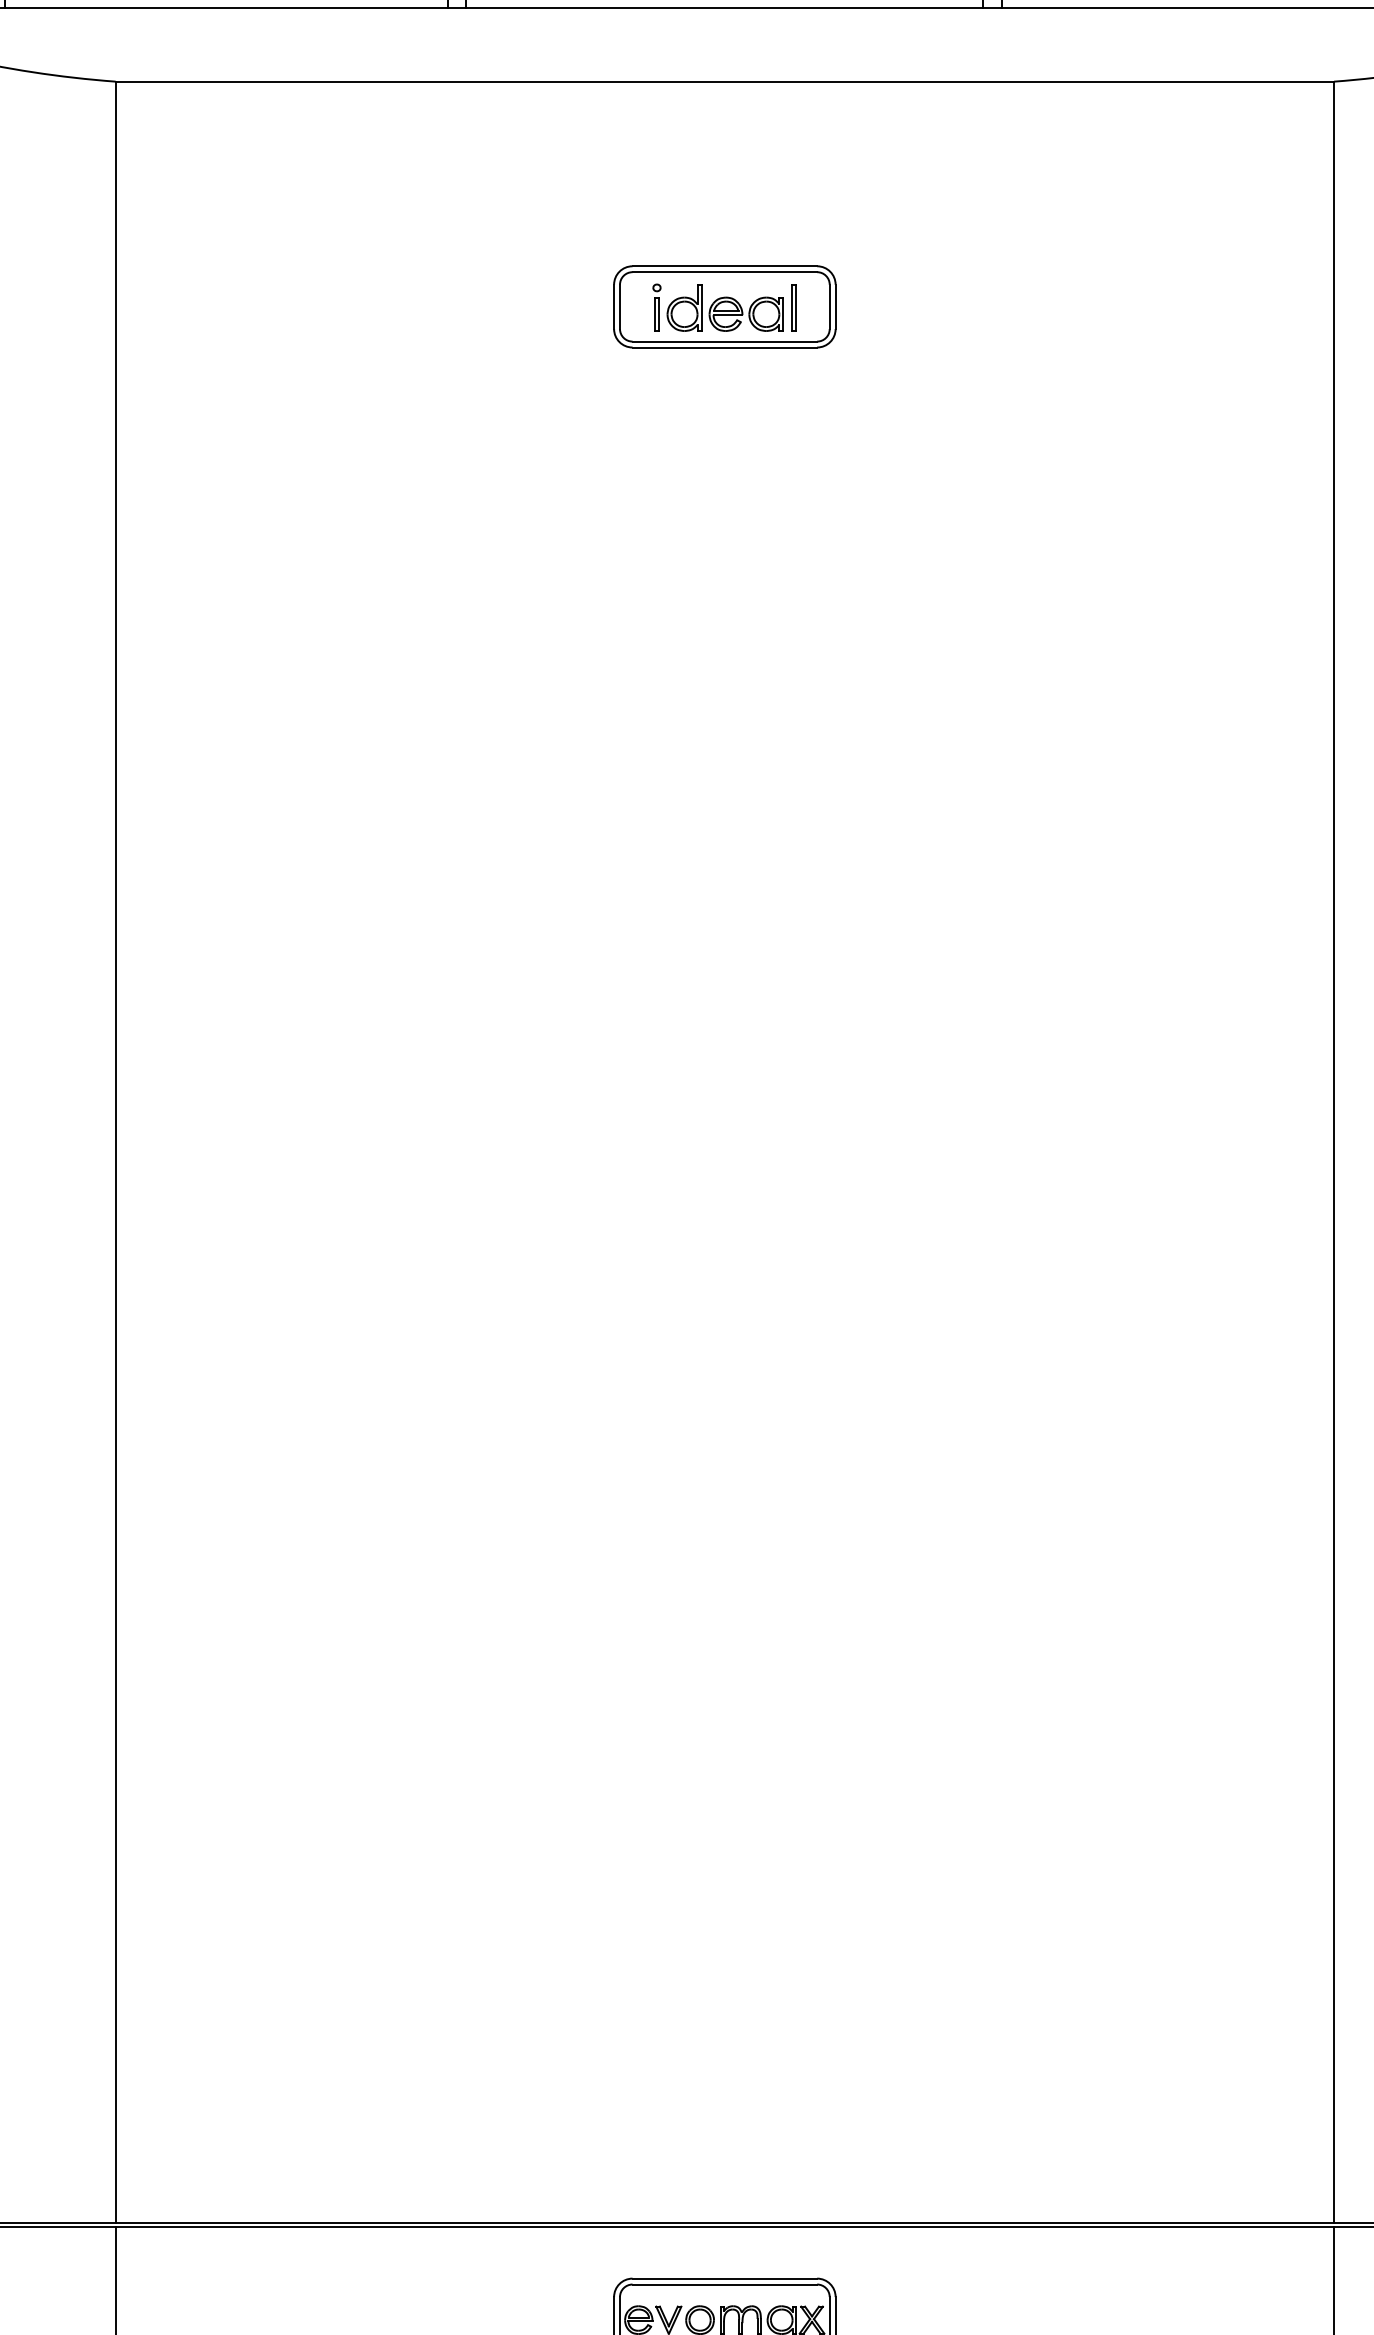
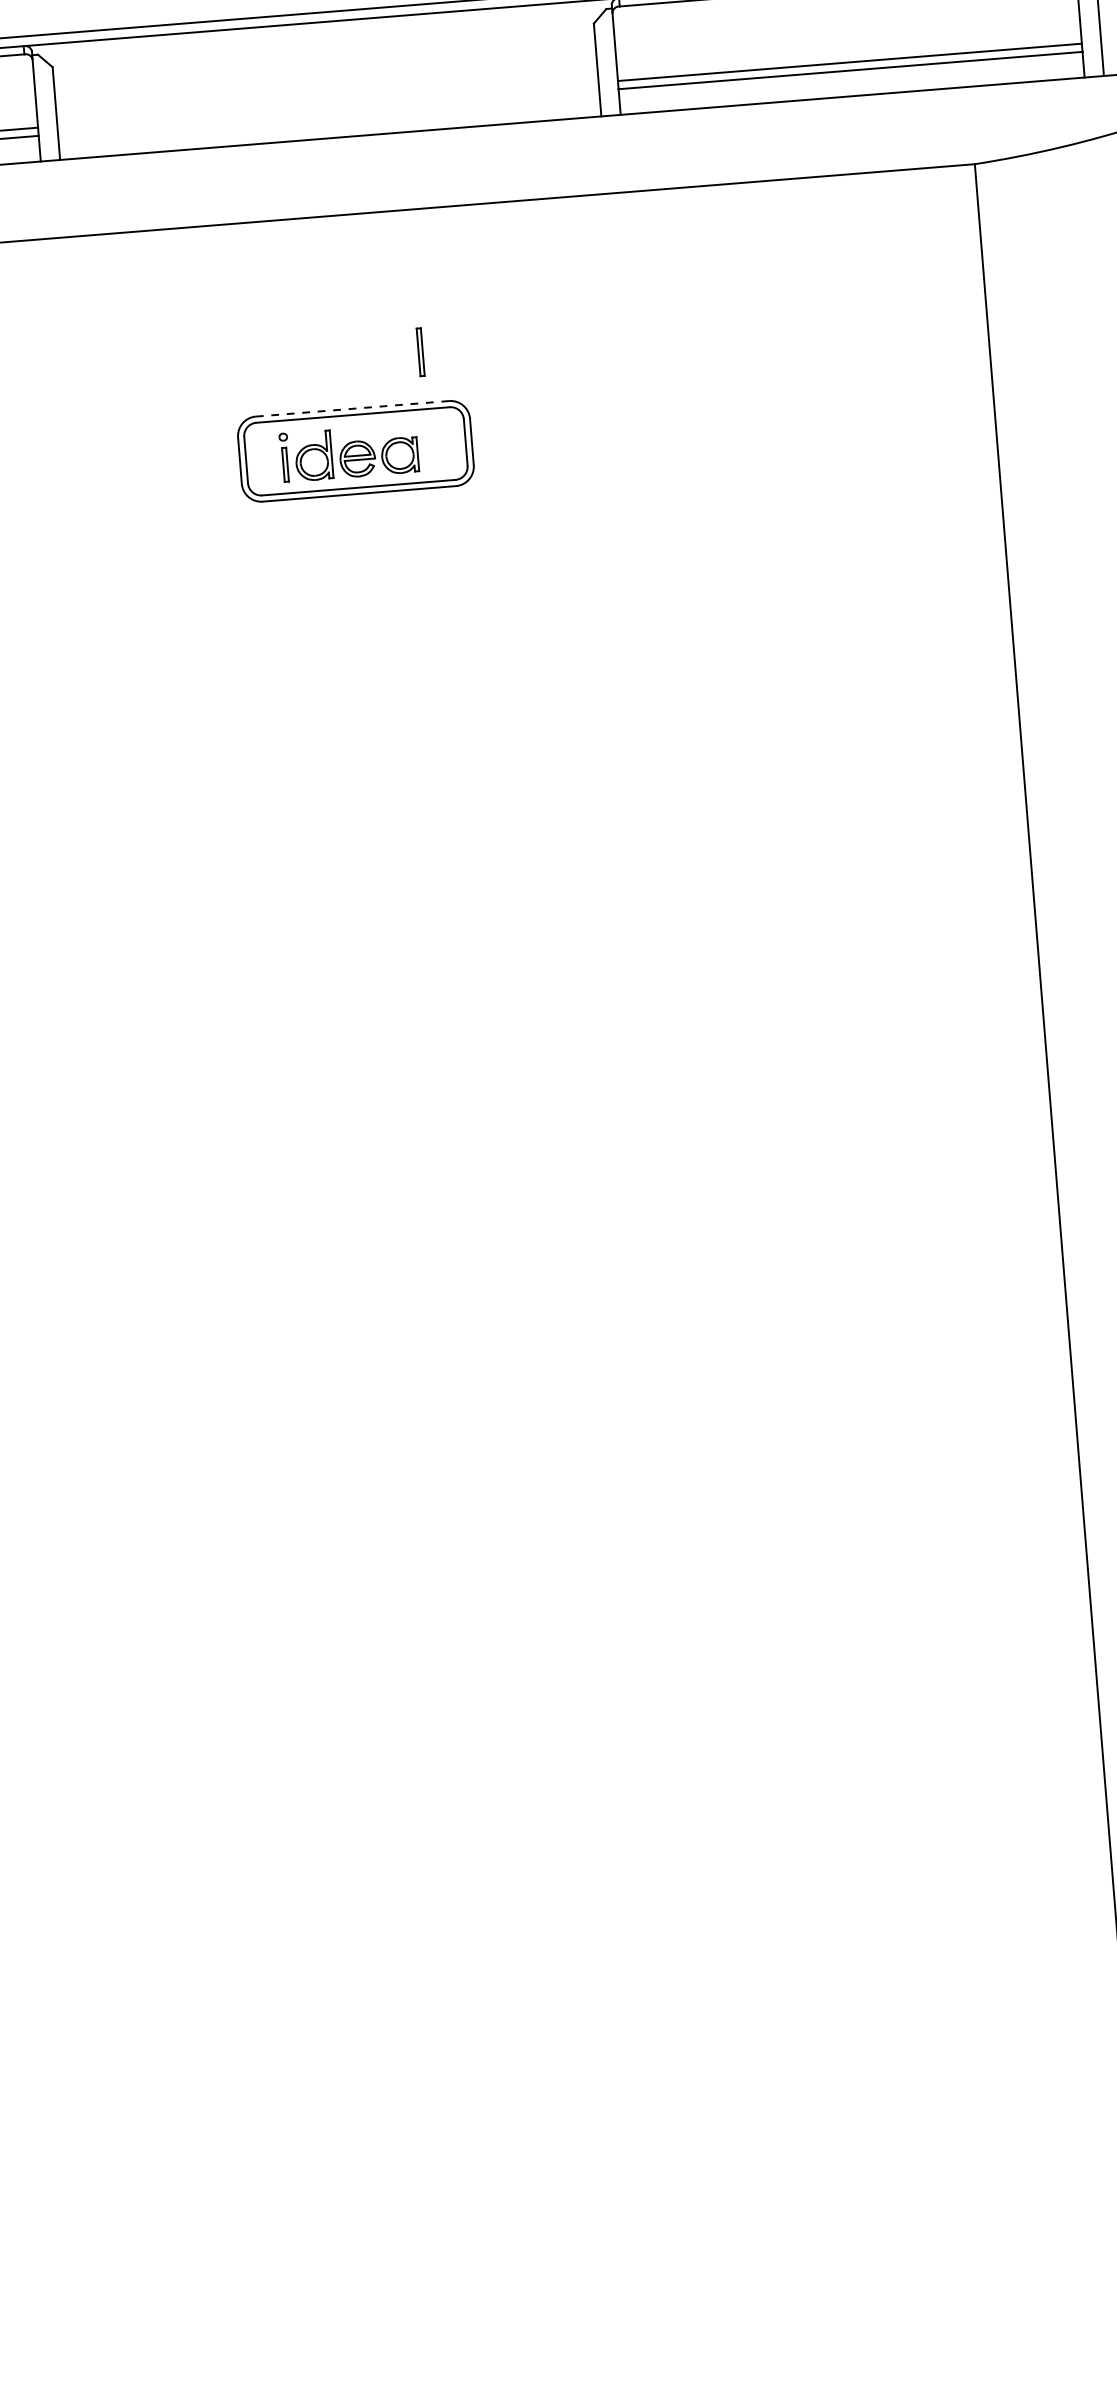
line: (724, 266) -> (352, 409), solid -> dashed
part: (793, 307) -> (420, 351), moved

